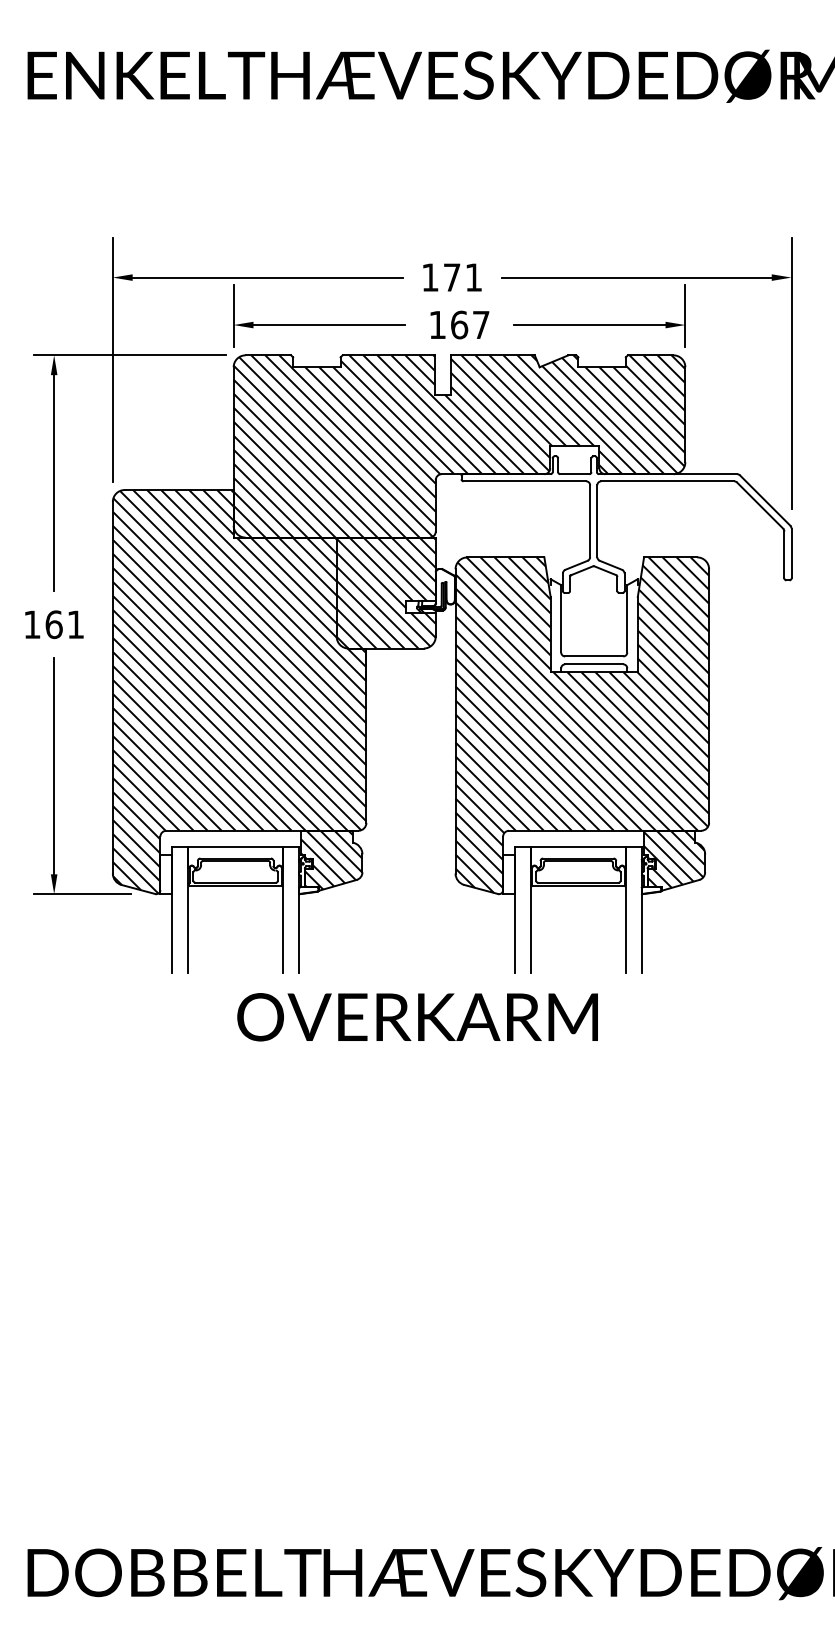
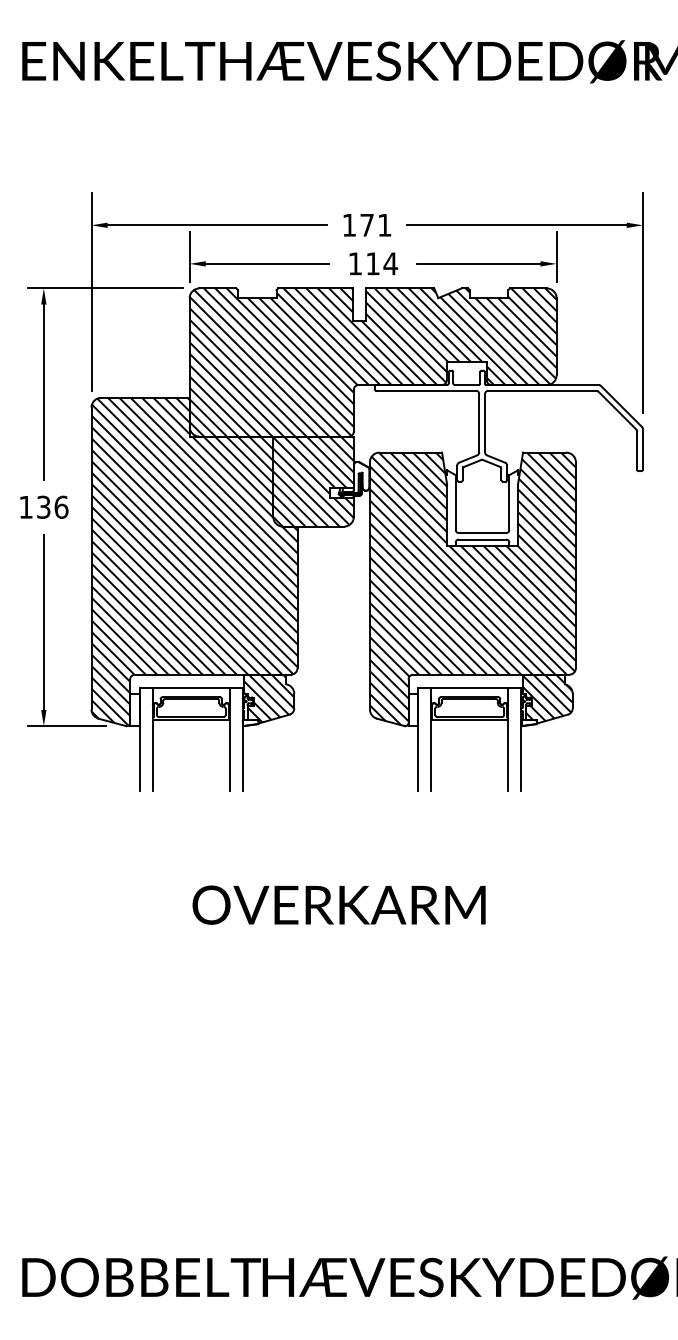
text: (471, 324) -> (382, 263), 167 -> 114
text: (64, 623) -> (52, 506), 161 -> 136
text: (416, 1016) -> (338, 904), moved

